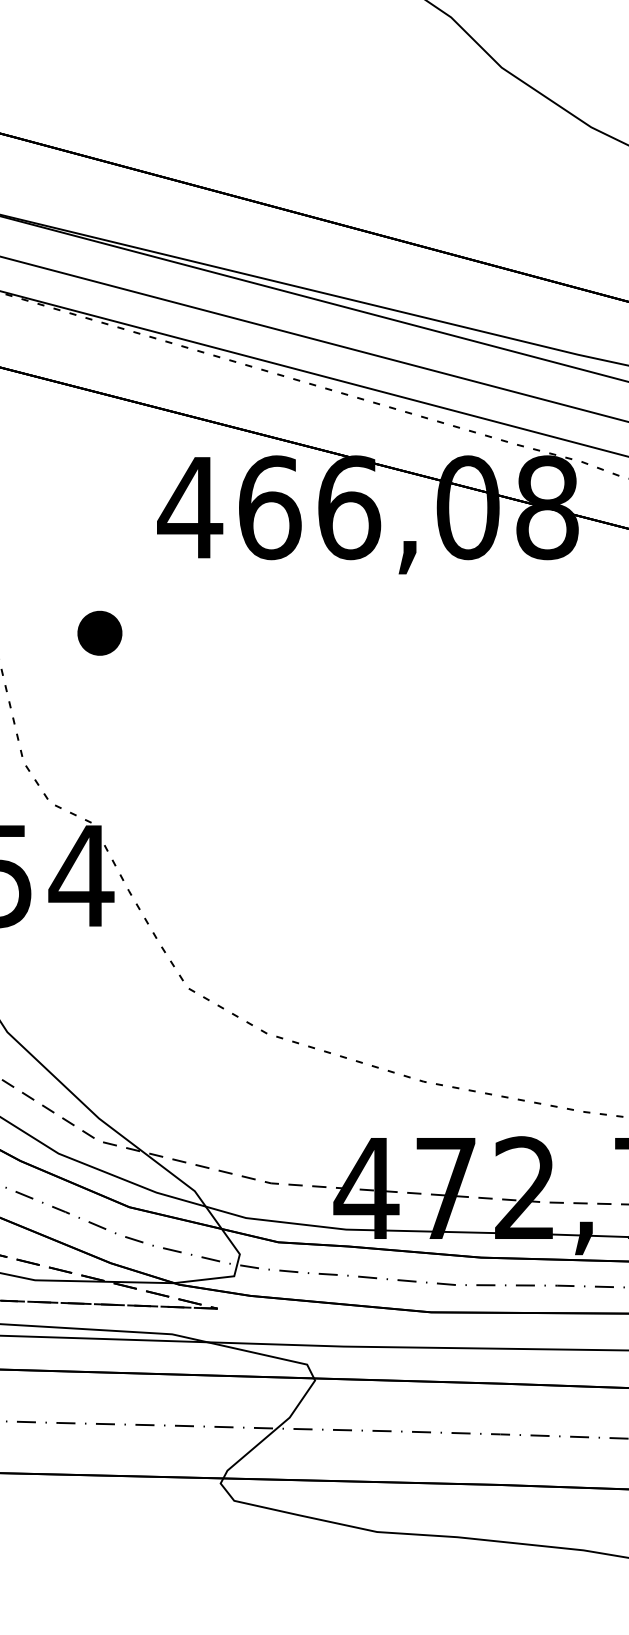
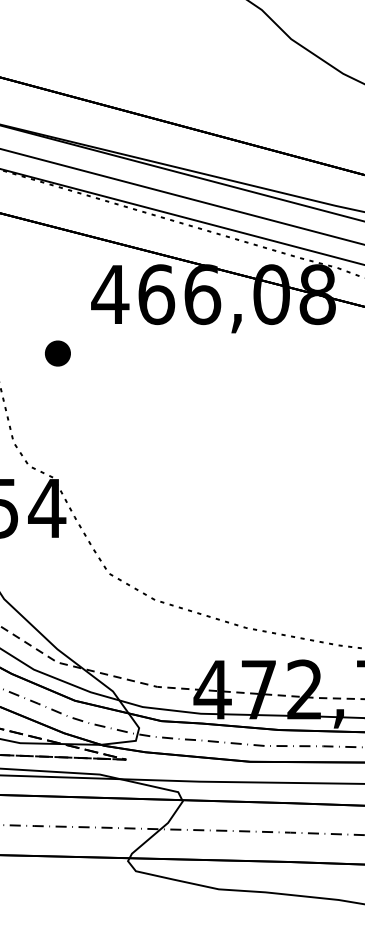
part: (99, 633) -> (57, 353), moved

